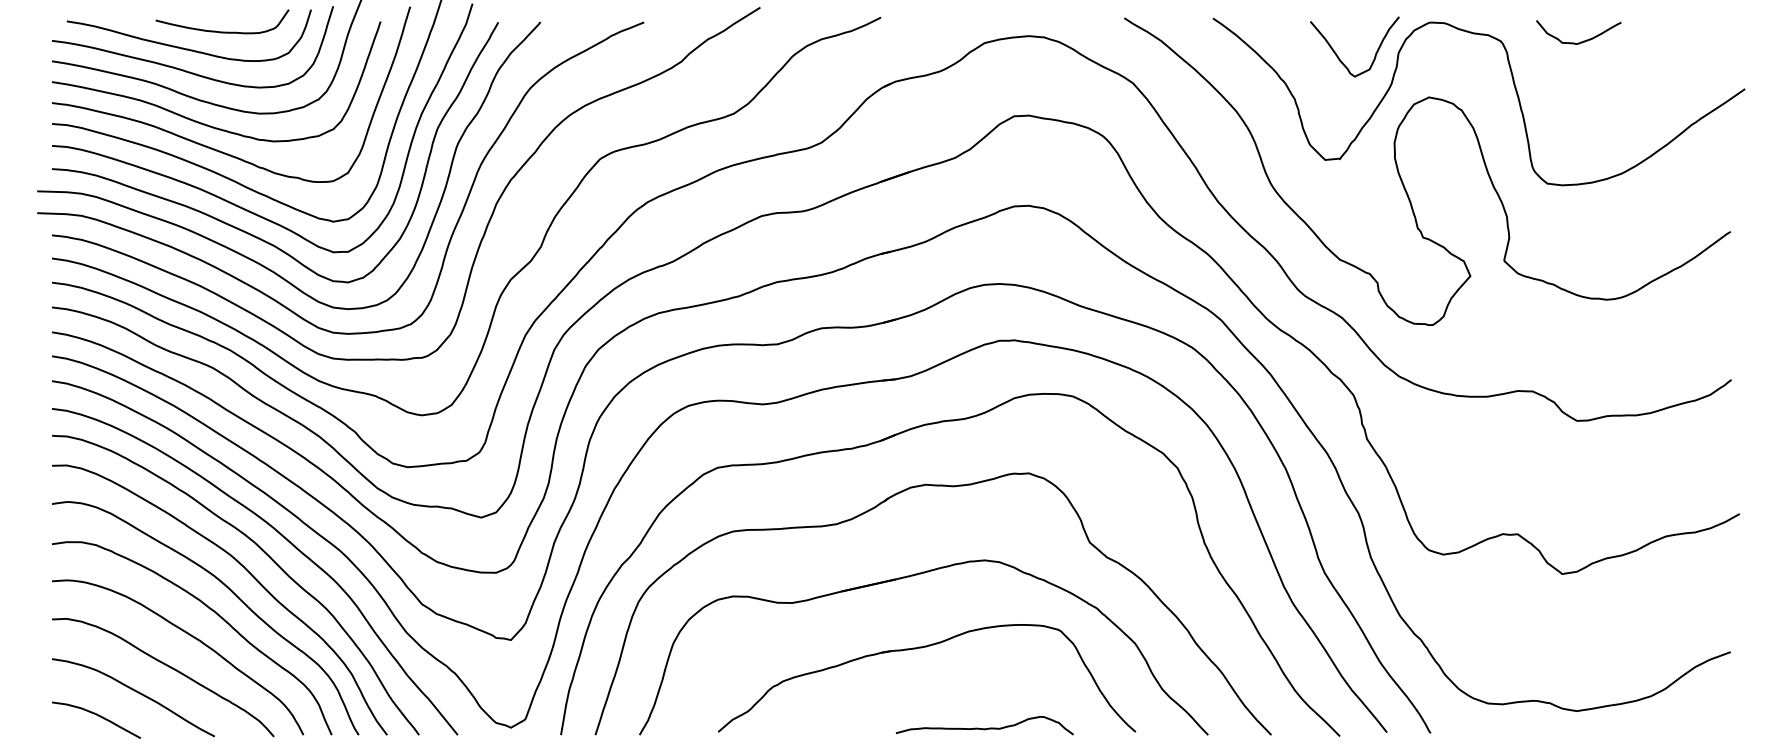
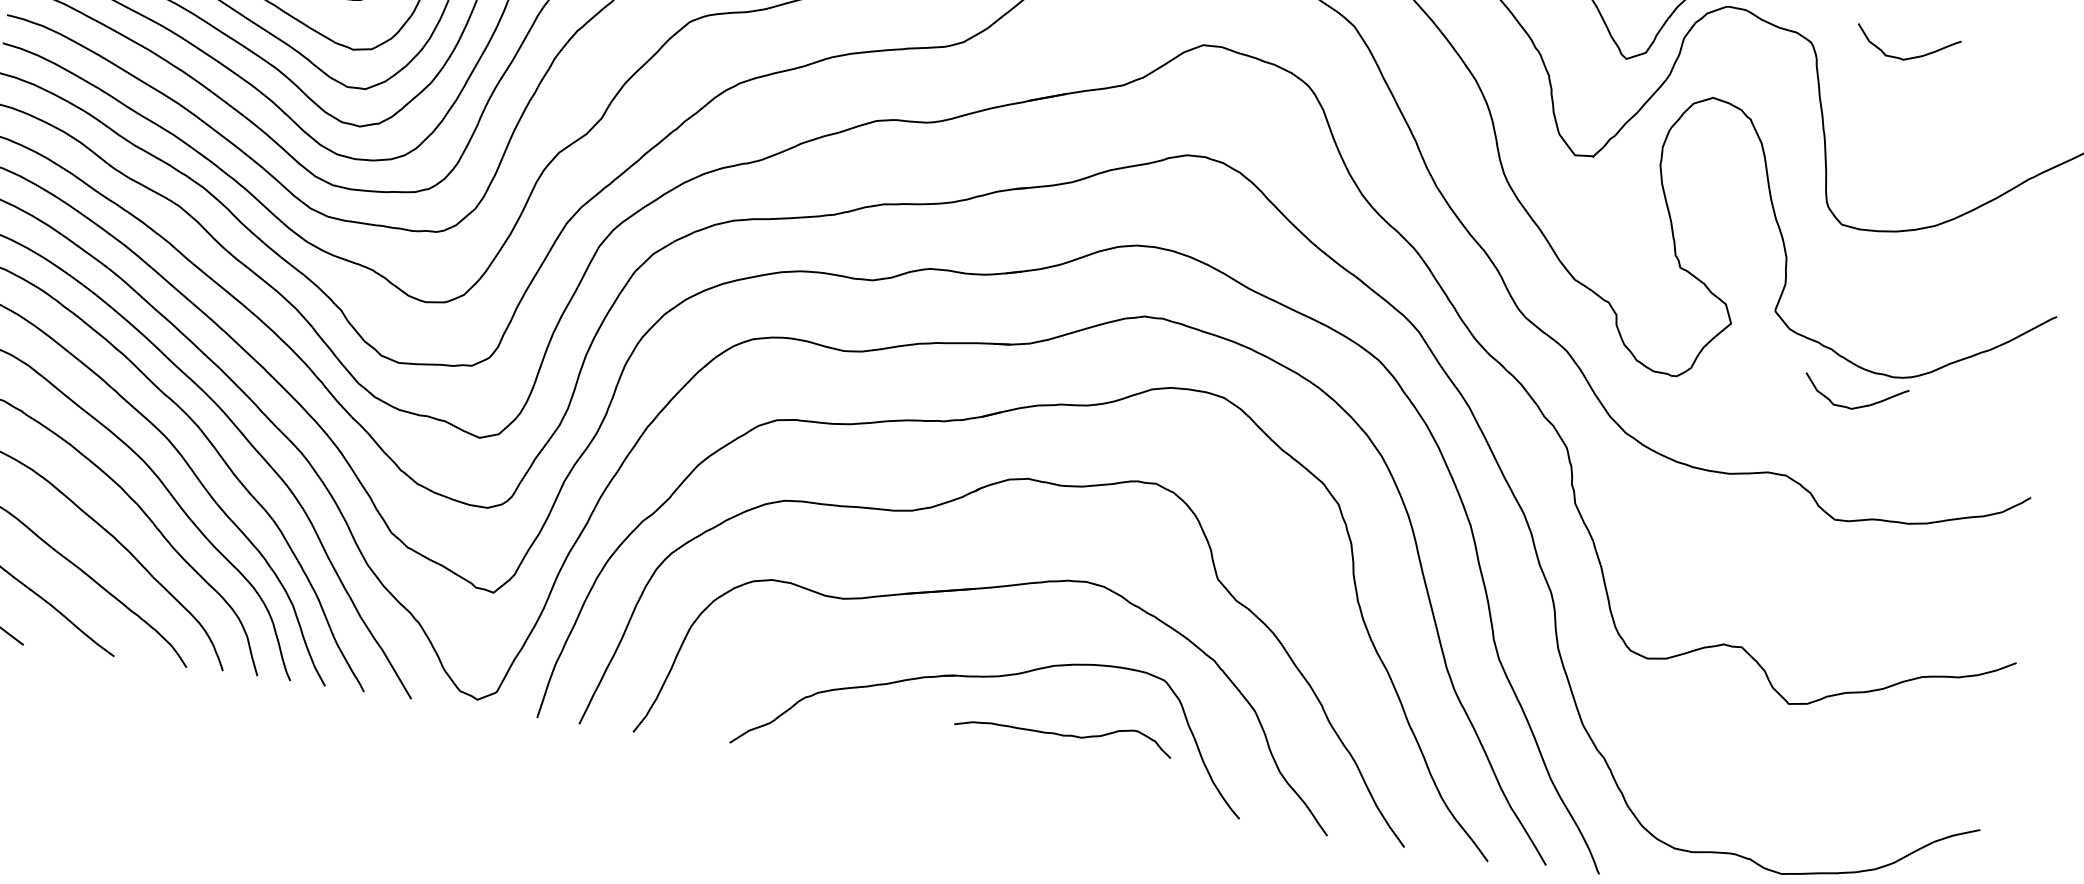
curve: (1583, 326) -> (1859, 405), added
curve: (984, 728) -> (1063, 734), moved

